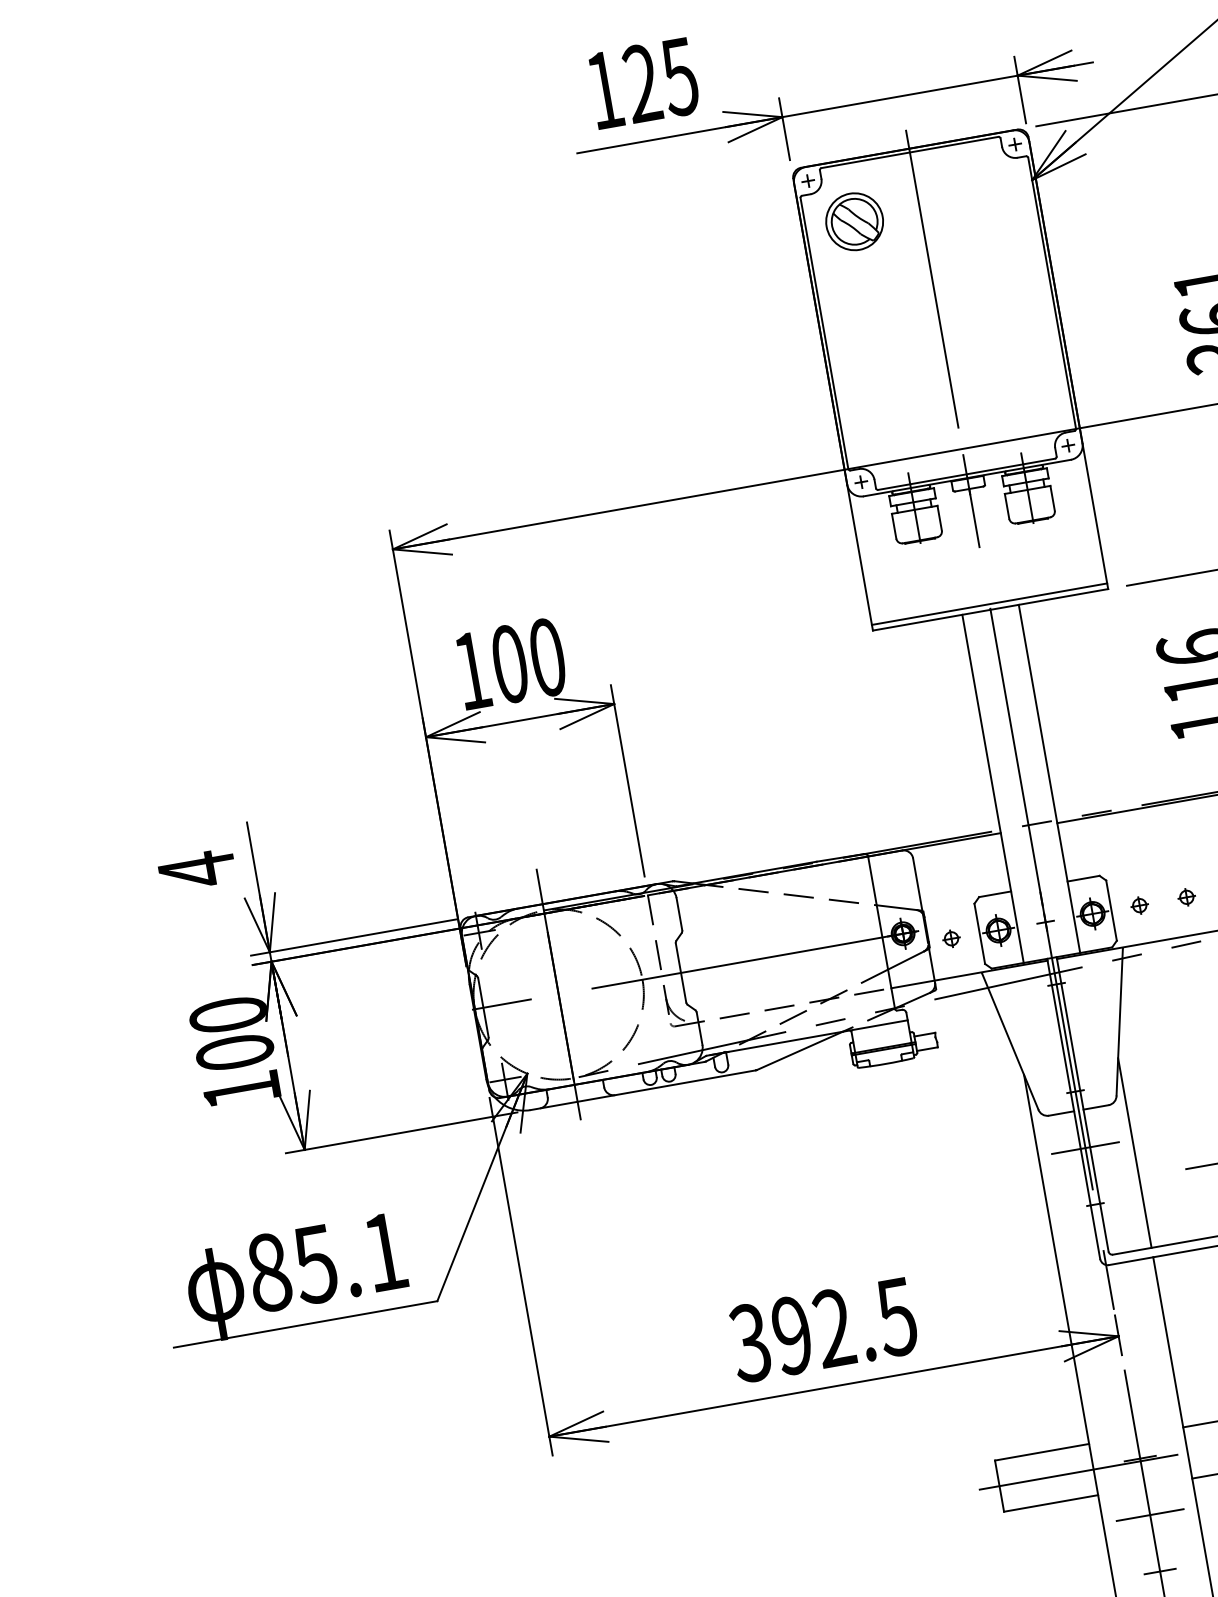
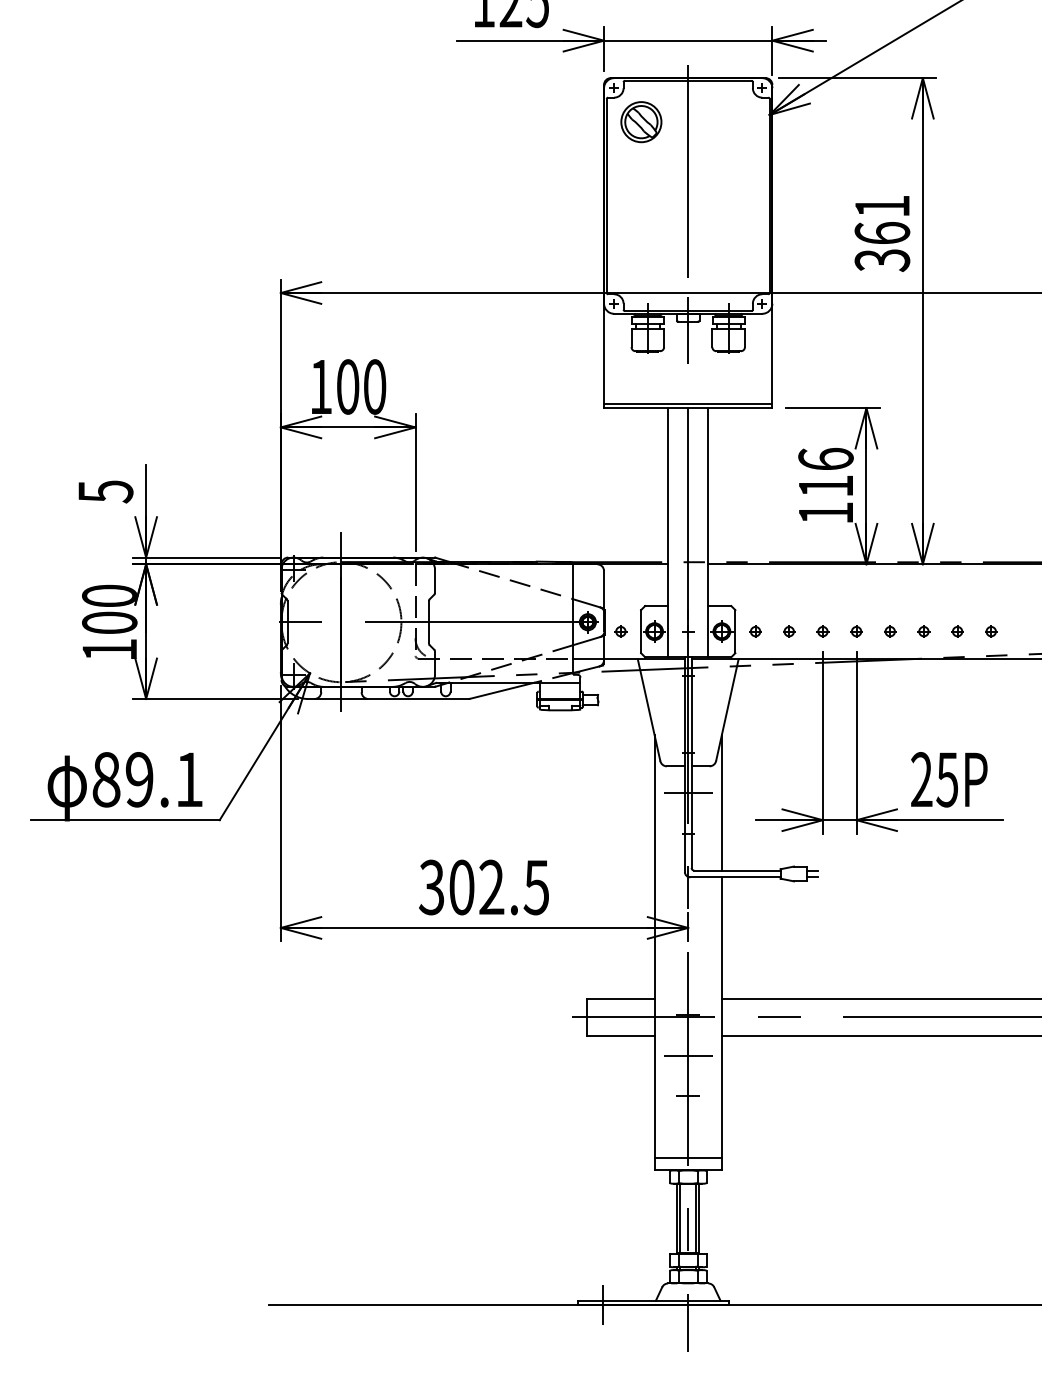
text: (196, 869) -> (105, 491), 4 -> 5
text: (315, 1264) -> (139, 779), 85.1 -> 89.1
text: (791, 1335) -> (461, 887), 392.5 -> 302.5

